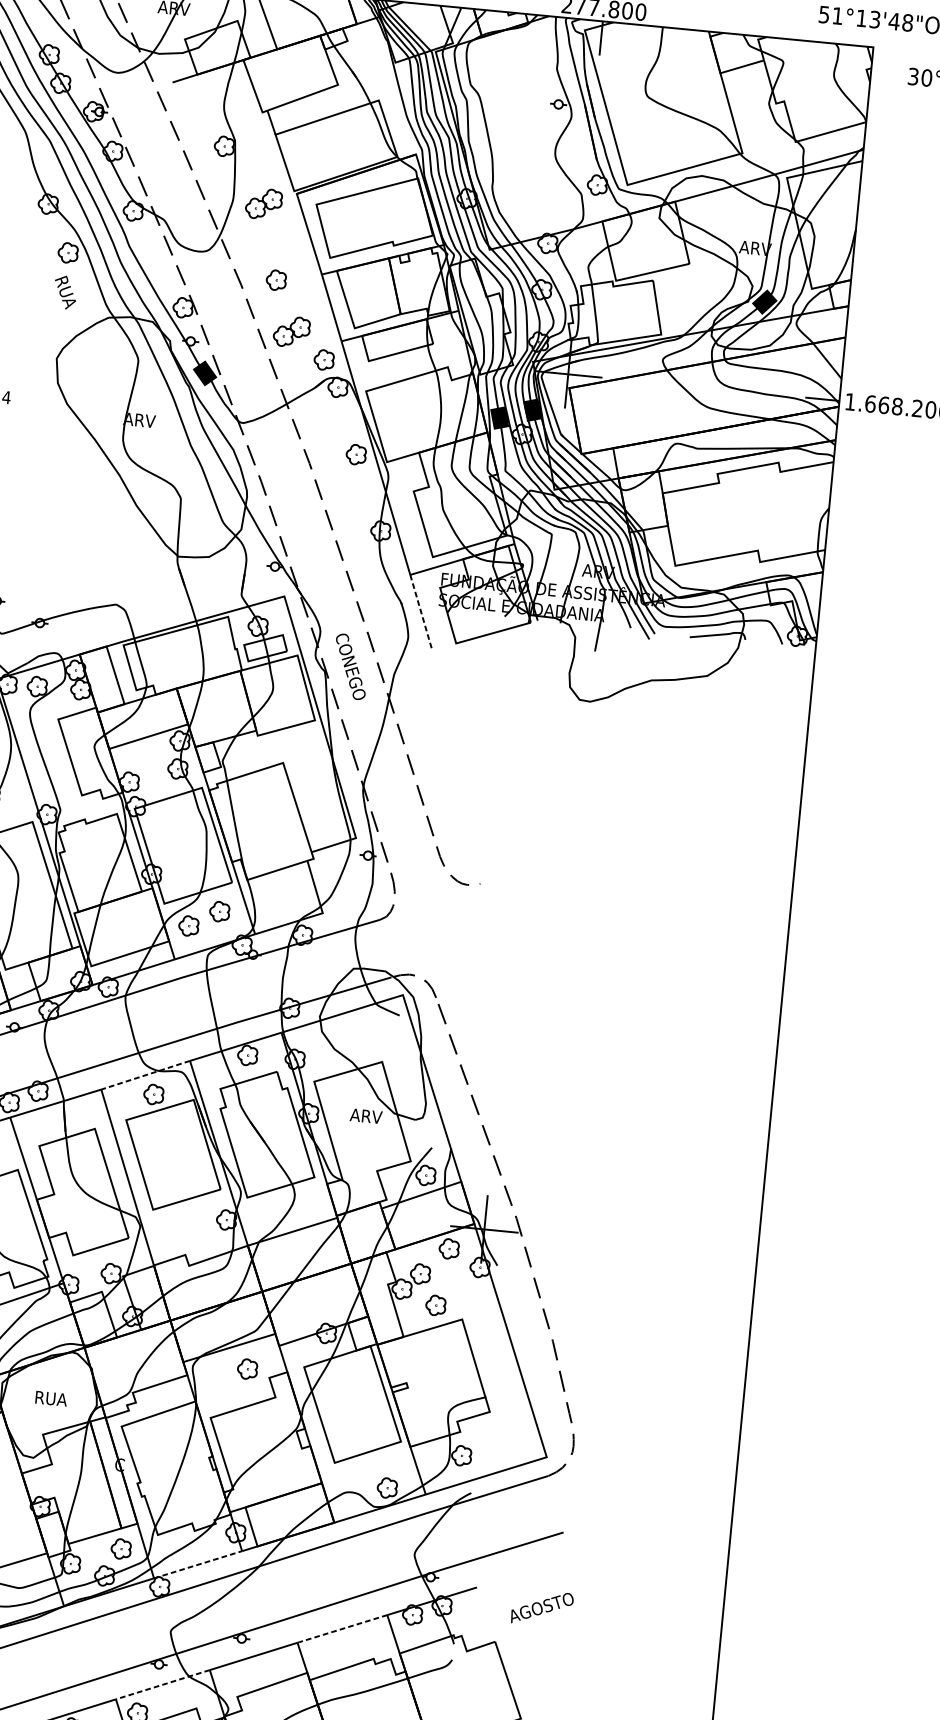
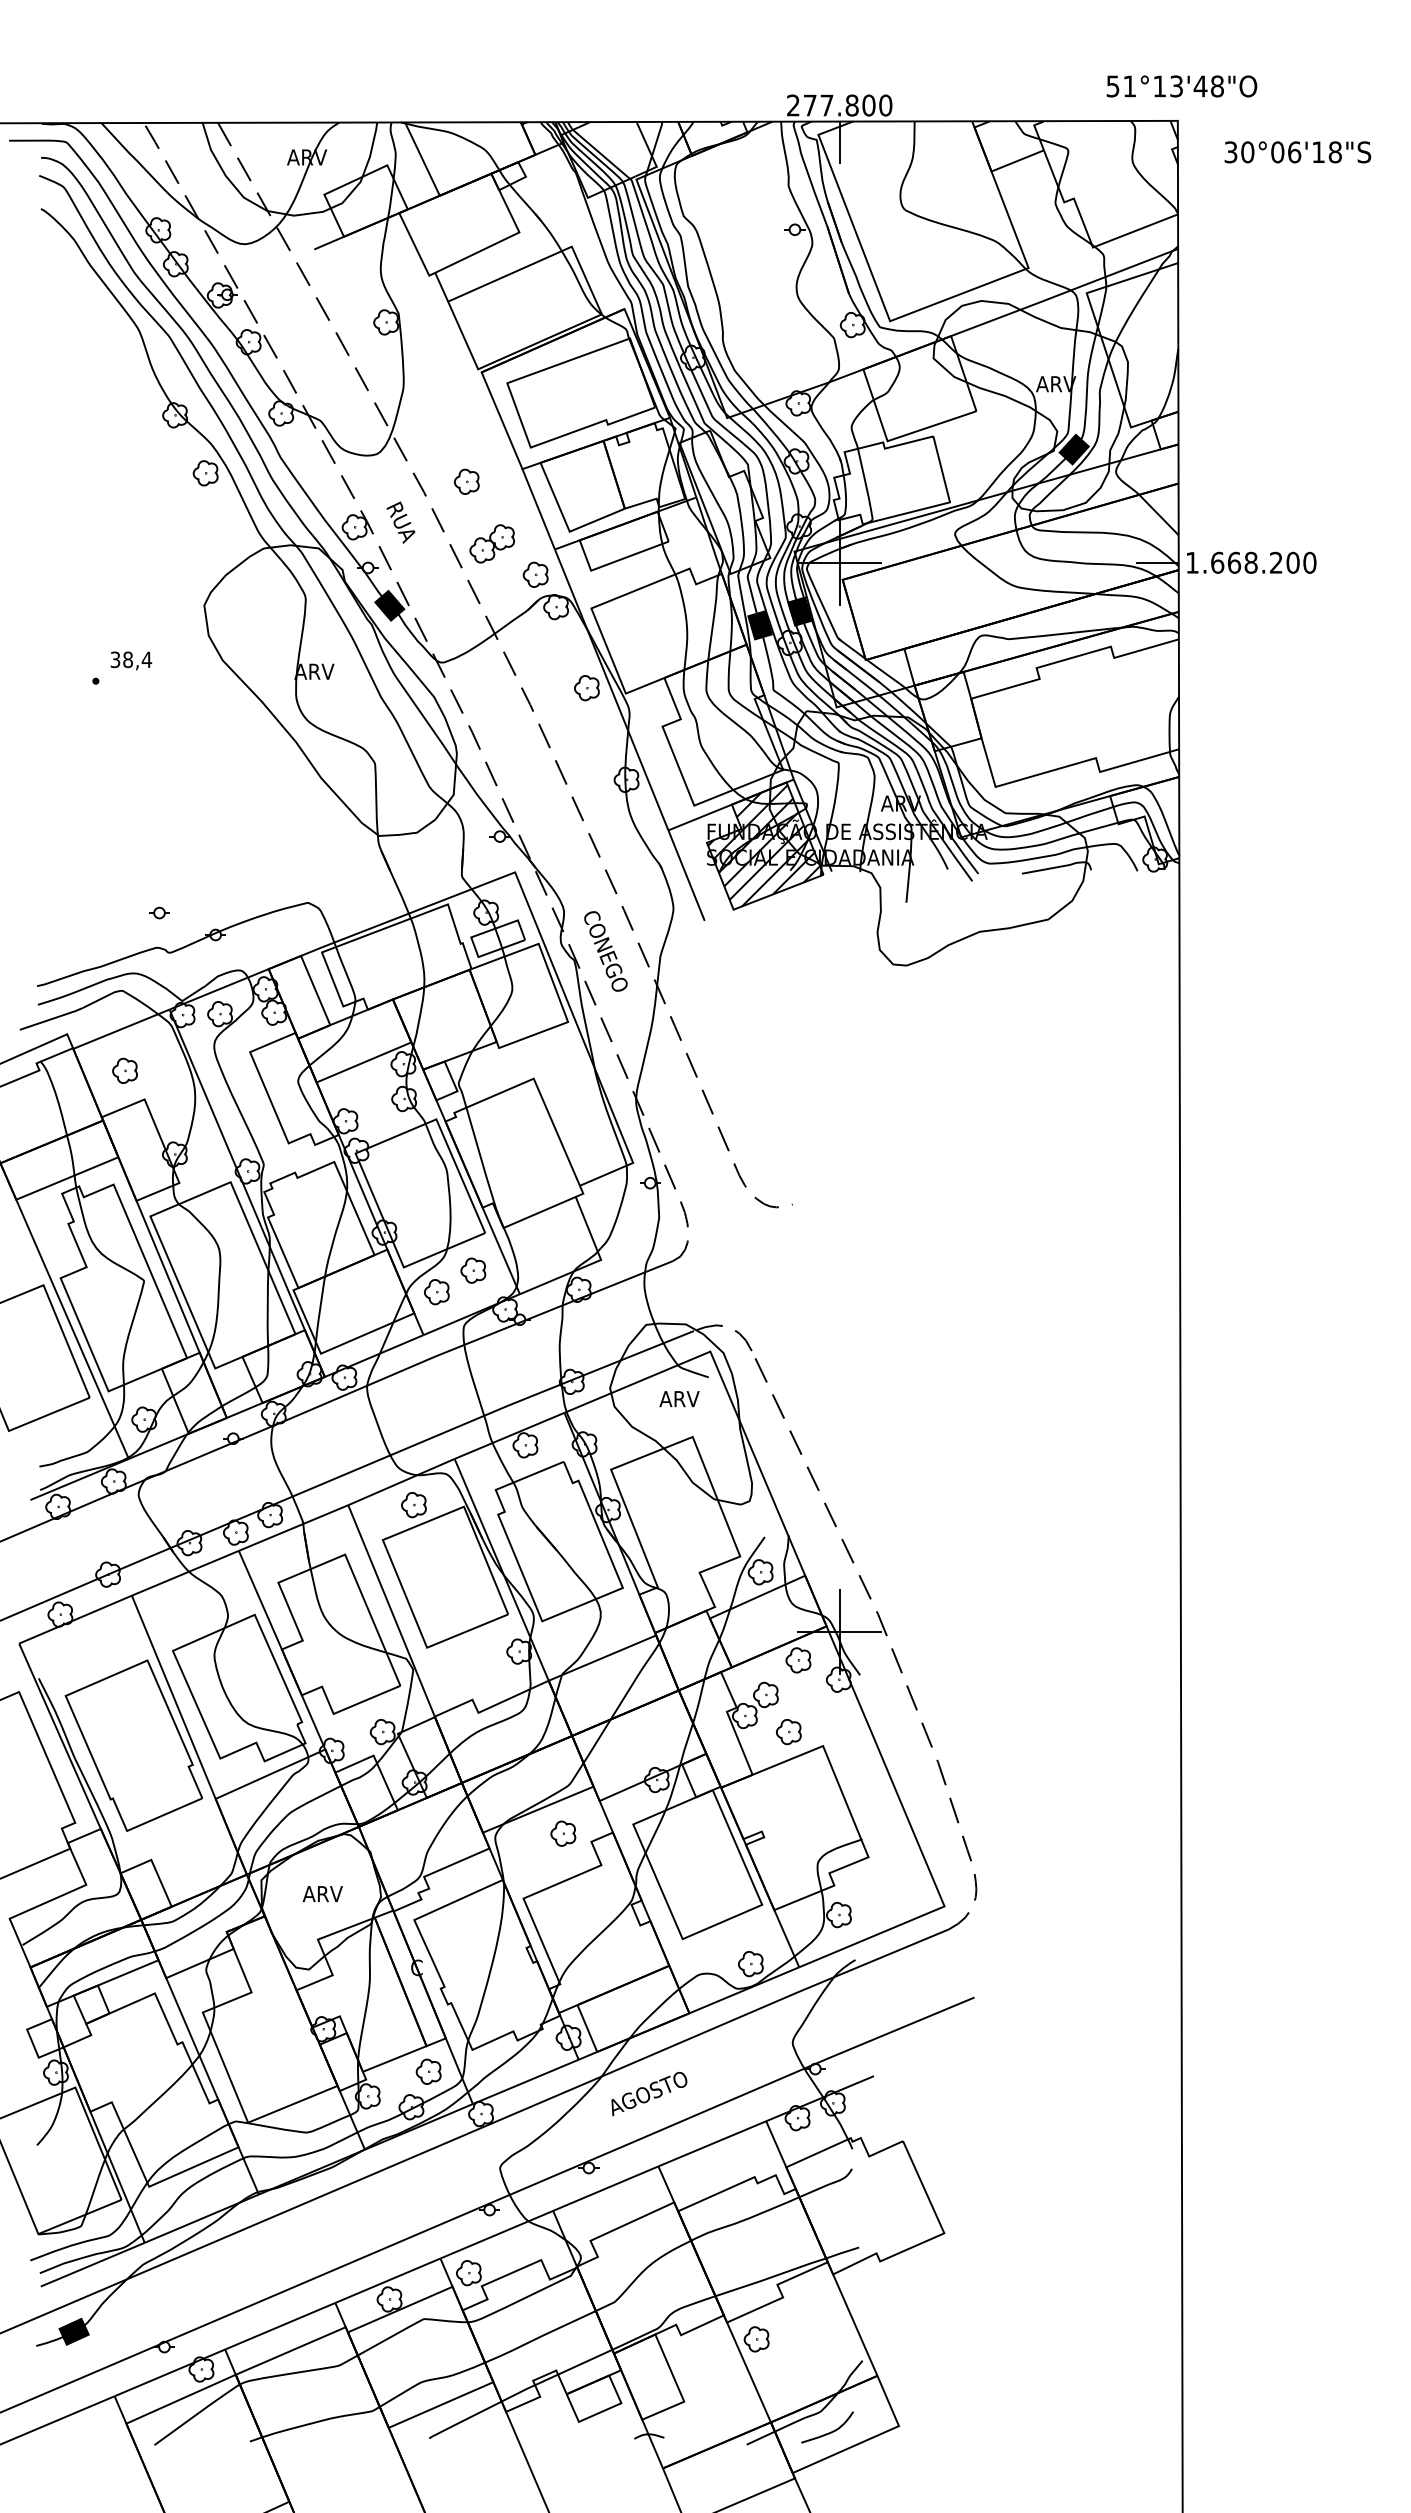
part: (263, 203) -> (441, 388), removed
text: (64, 292) -> (400, 522), moved
hatch: (485, 594) -> (764, 845), added
line: (421, 612) -> (686, 875), dashed -> solid
line: (145, 1075) -> (401, 1482), dashed -> solid
text: (366, 1116) -> (679, 1399), moved
text: (50, 1398) -> (322, 1894), RUA -> ARV
line: (198, 1564) -> (526, 2081), dashed -> solid
text: (542, 1608) -> (649, 2094), moved
line: (342, 1628) -> (712, 2143), dashed -> solid
line: (162, 1684) -> (496, 2234), dashed -> solid

